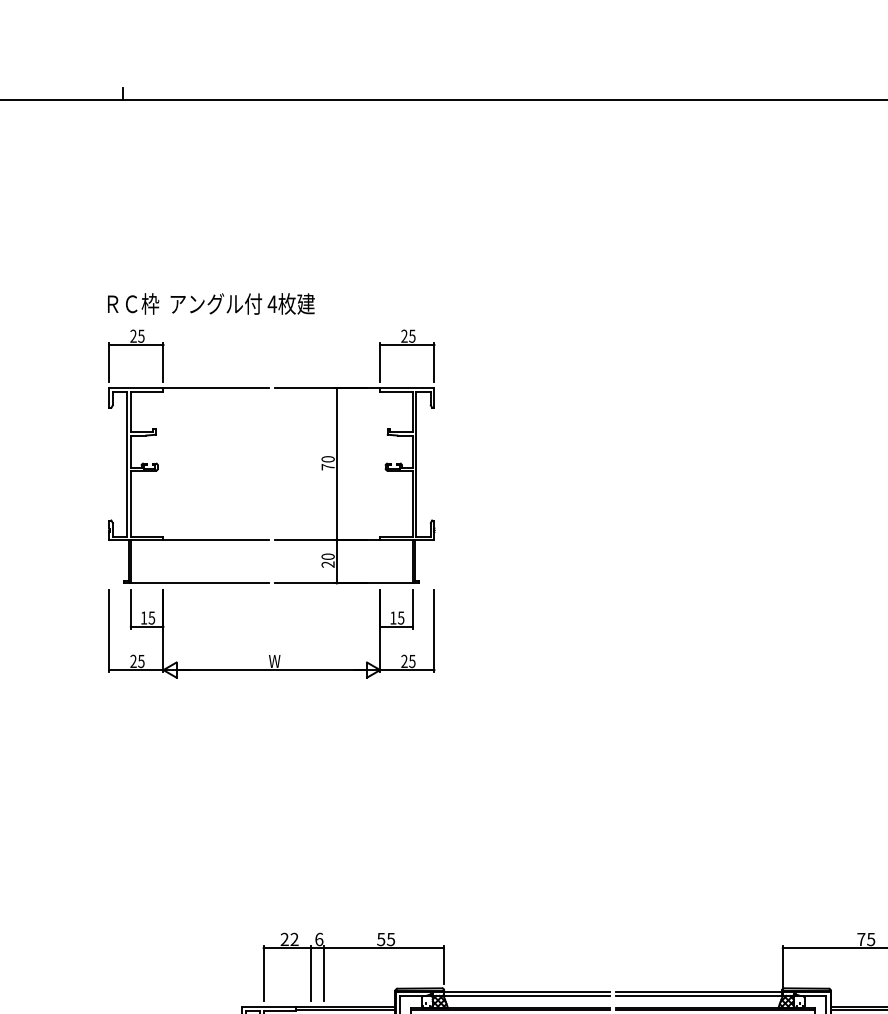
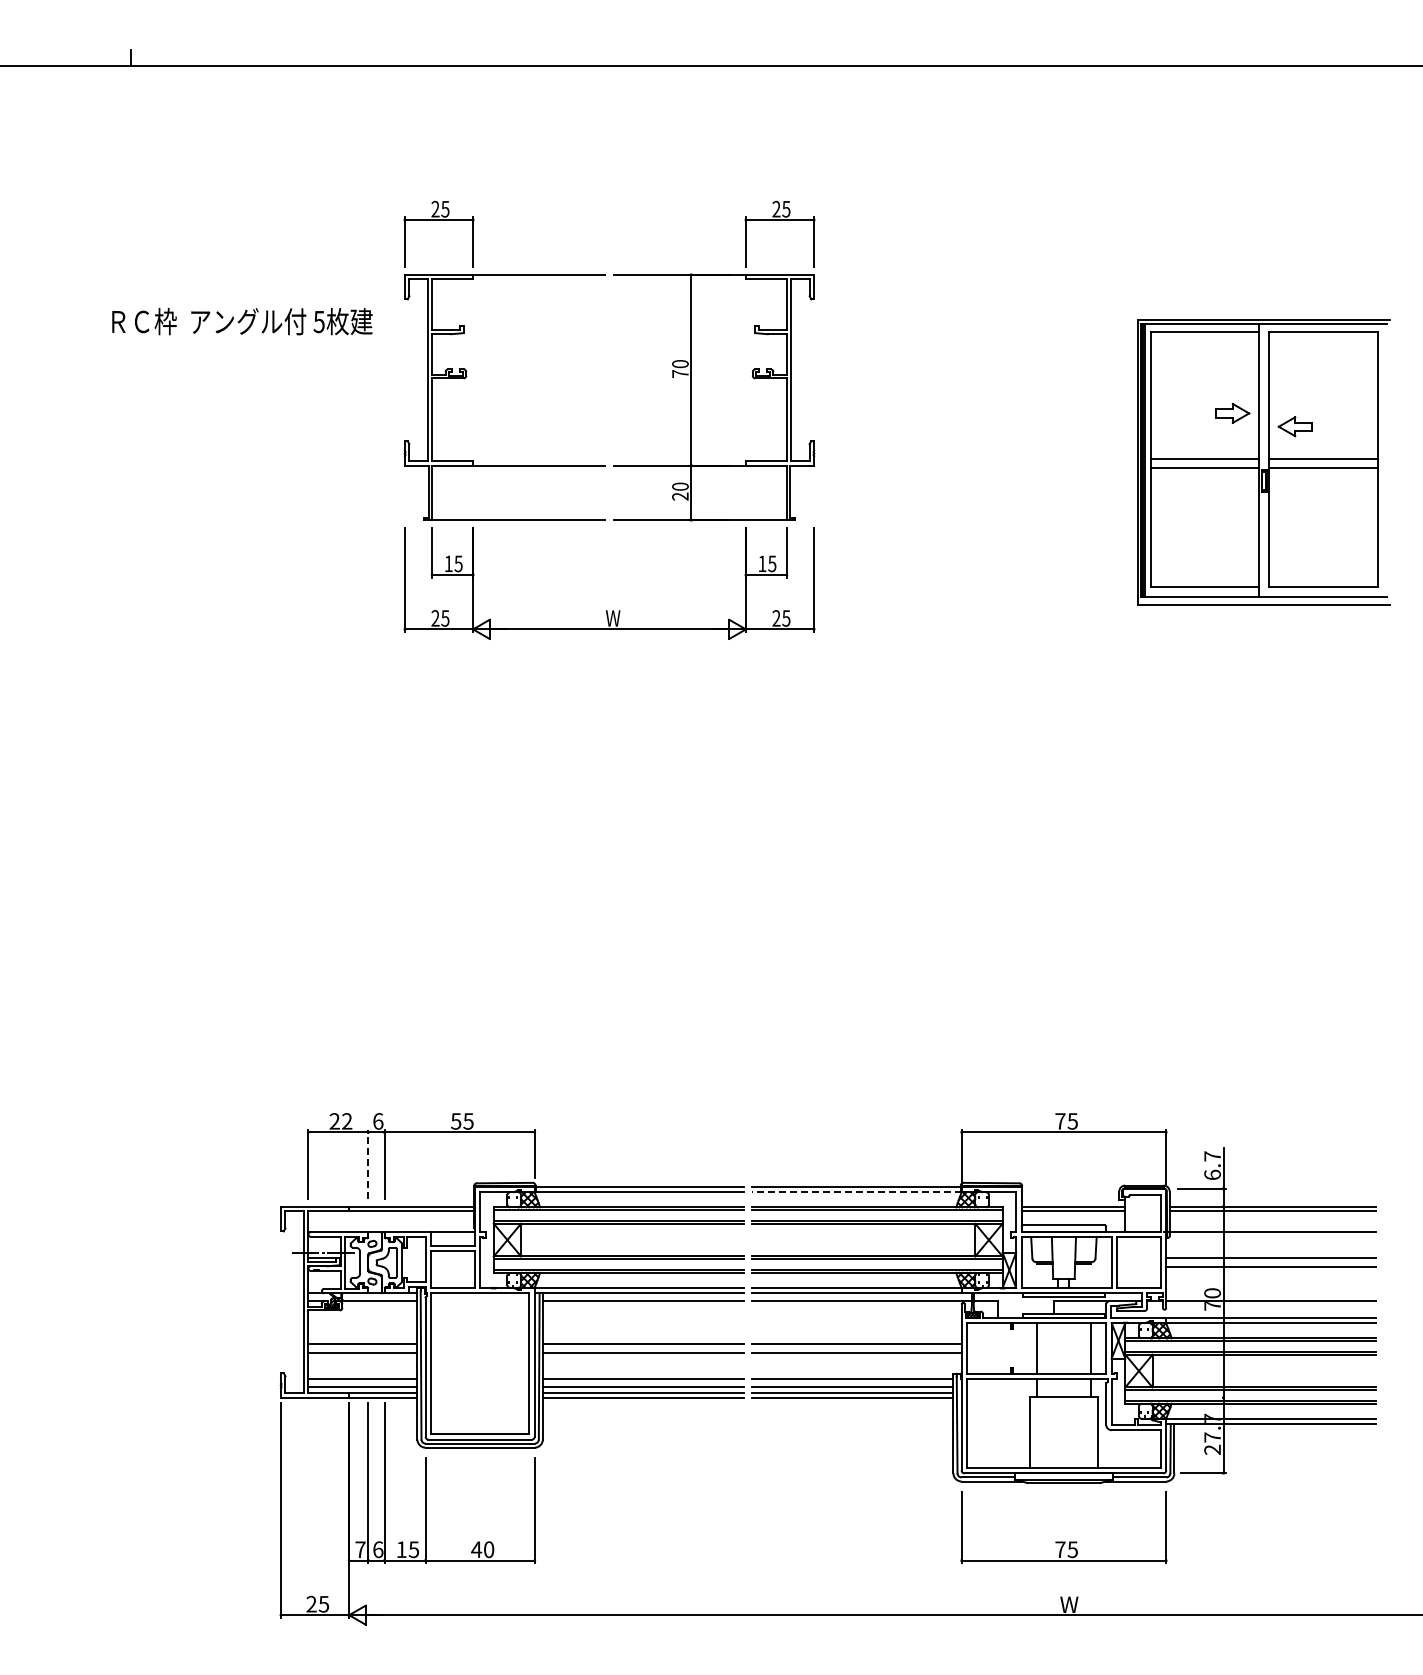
text: (272, 304) -> (319, 322), 4 -> 5
part: (268, 539) -> (605, 465), moved
line: (311, 973) -> (368, 1164), solid -> dashed
line: (699, 995) -> (856, 1192), solid -> dashed

